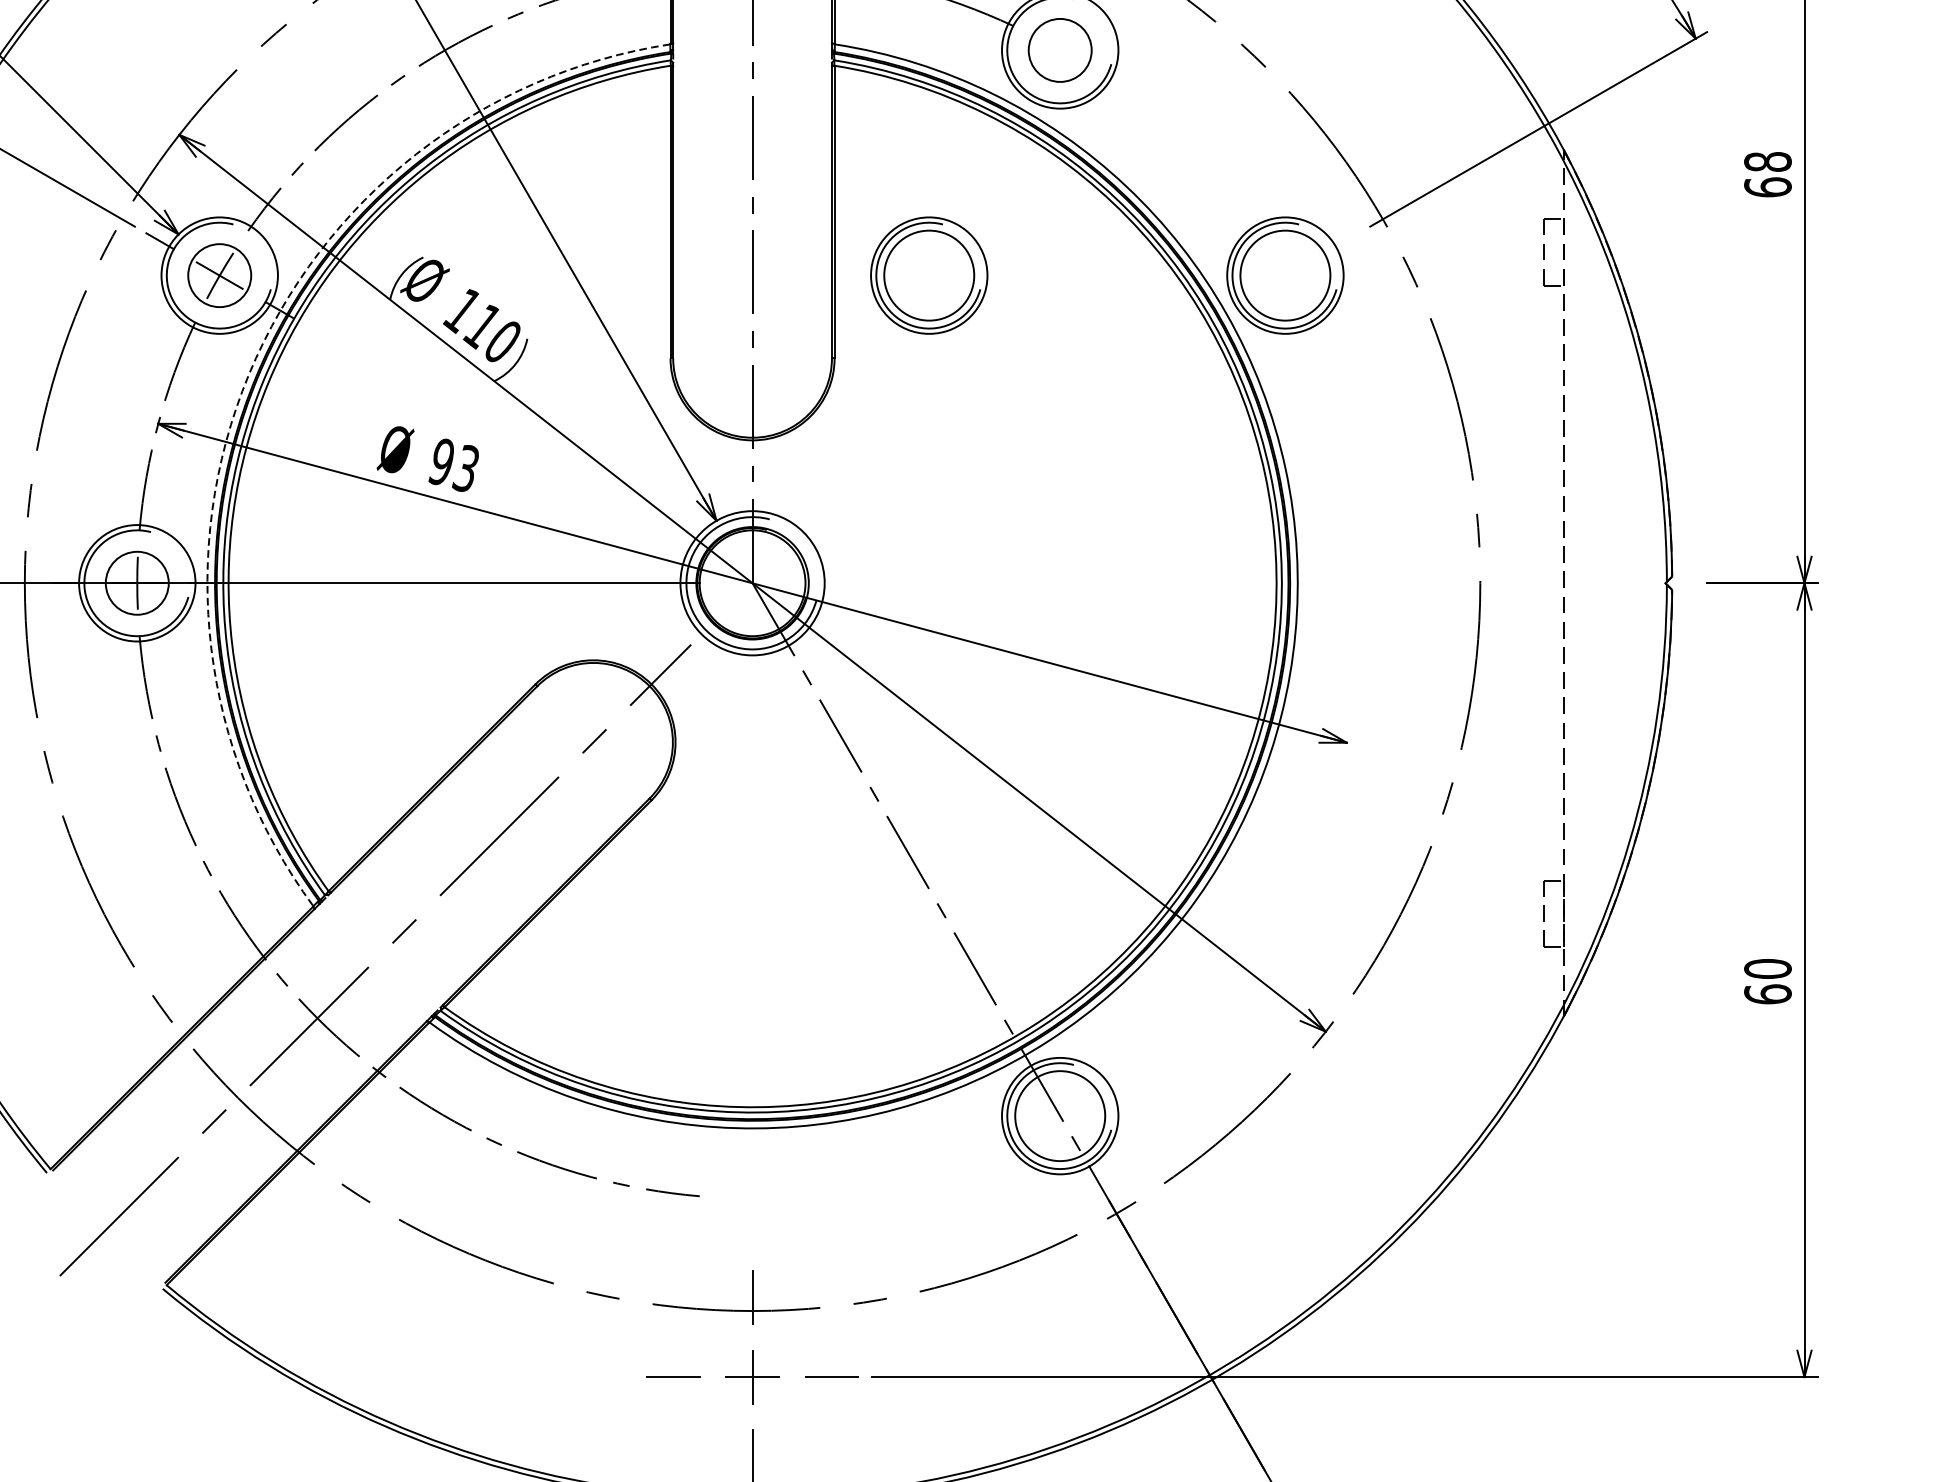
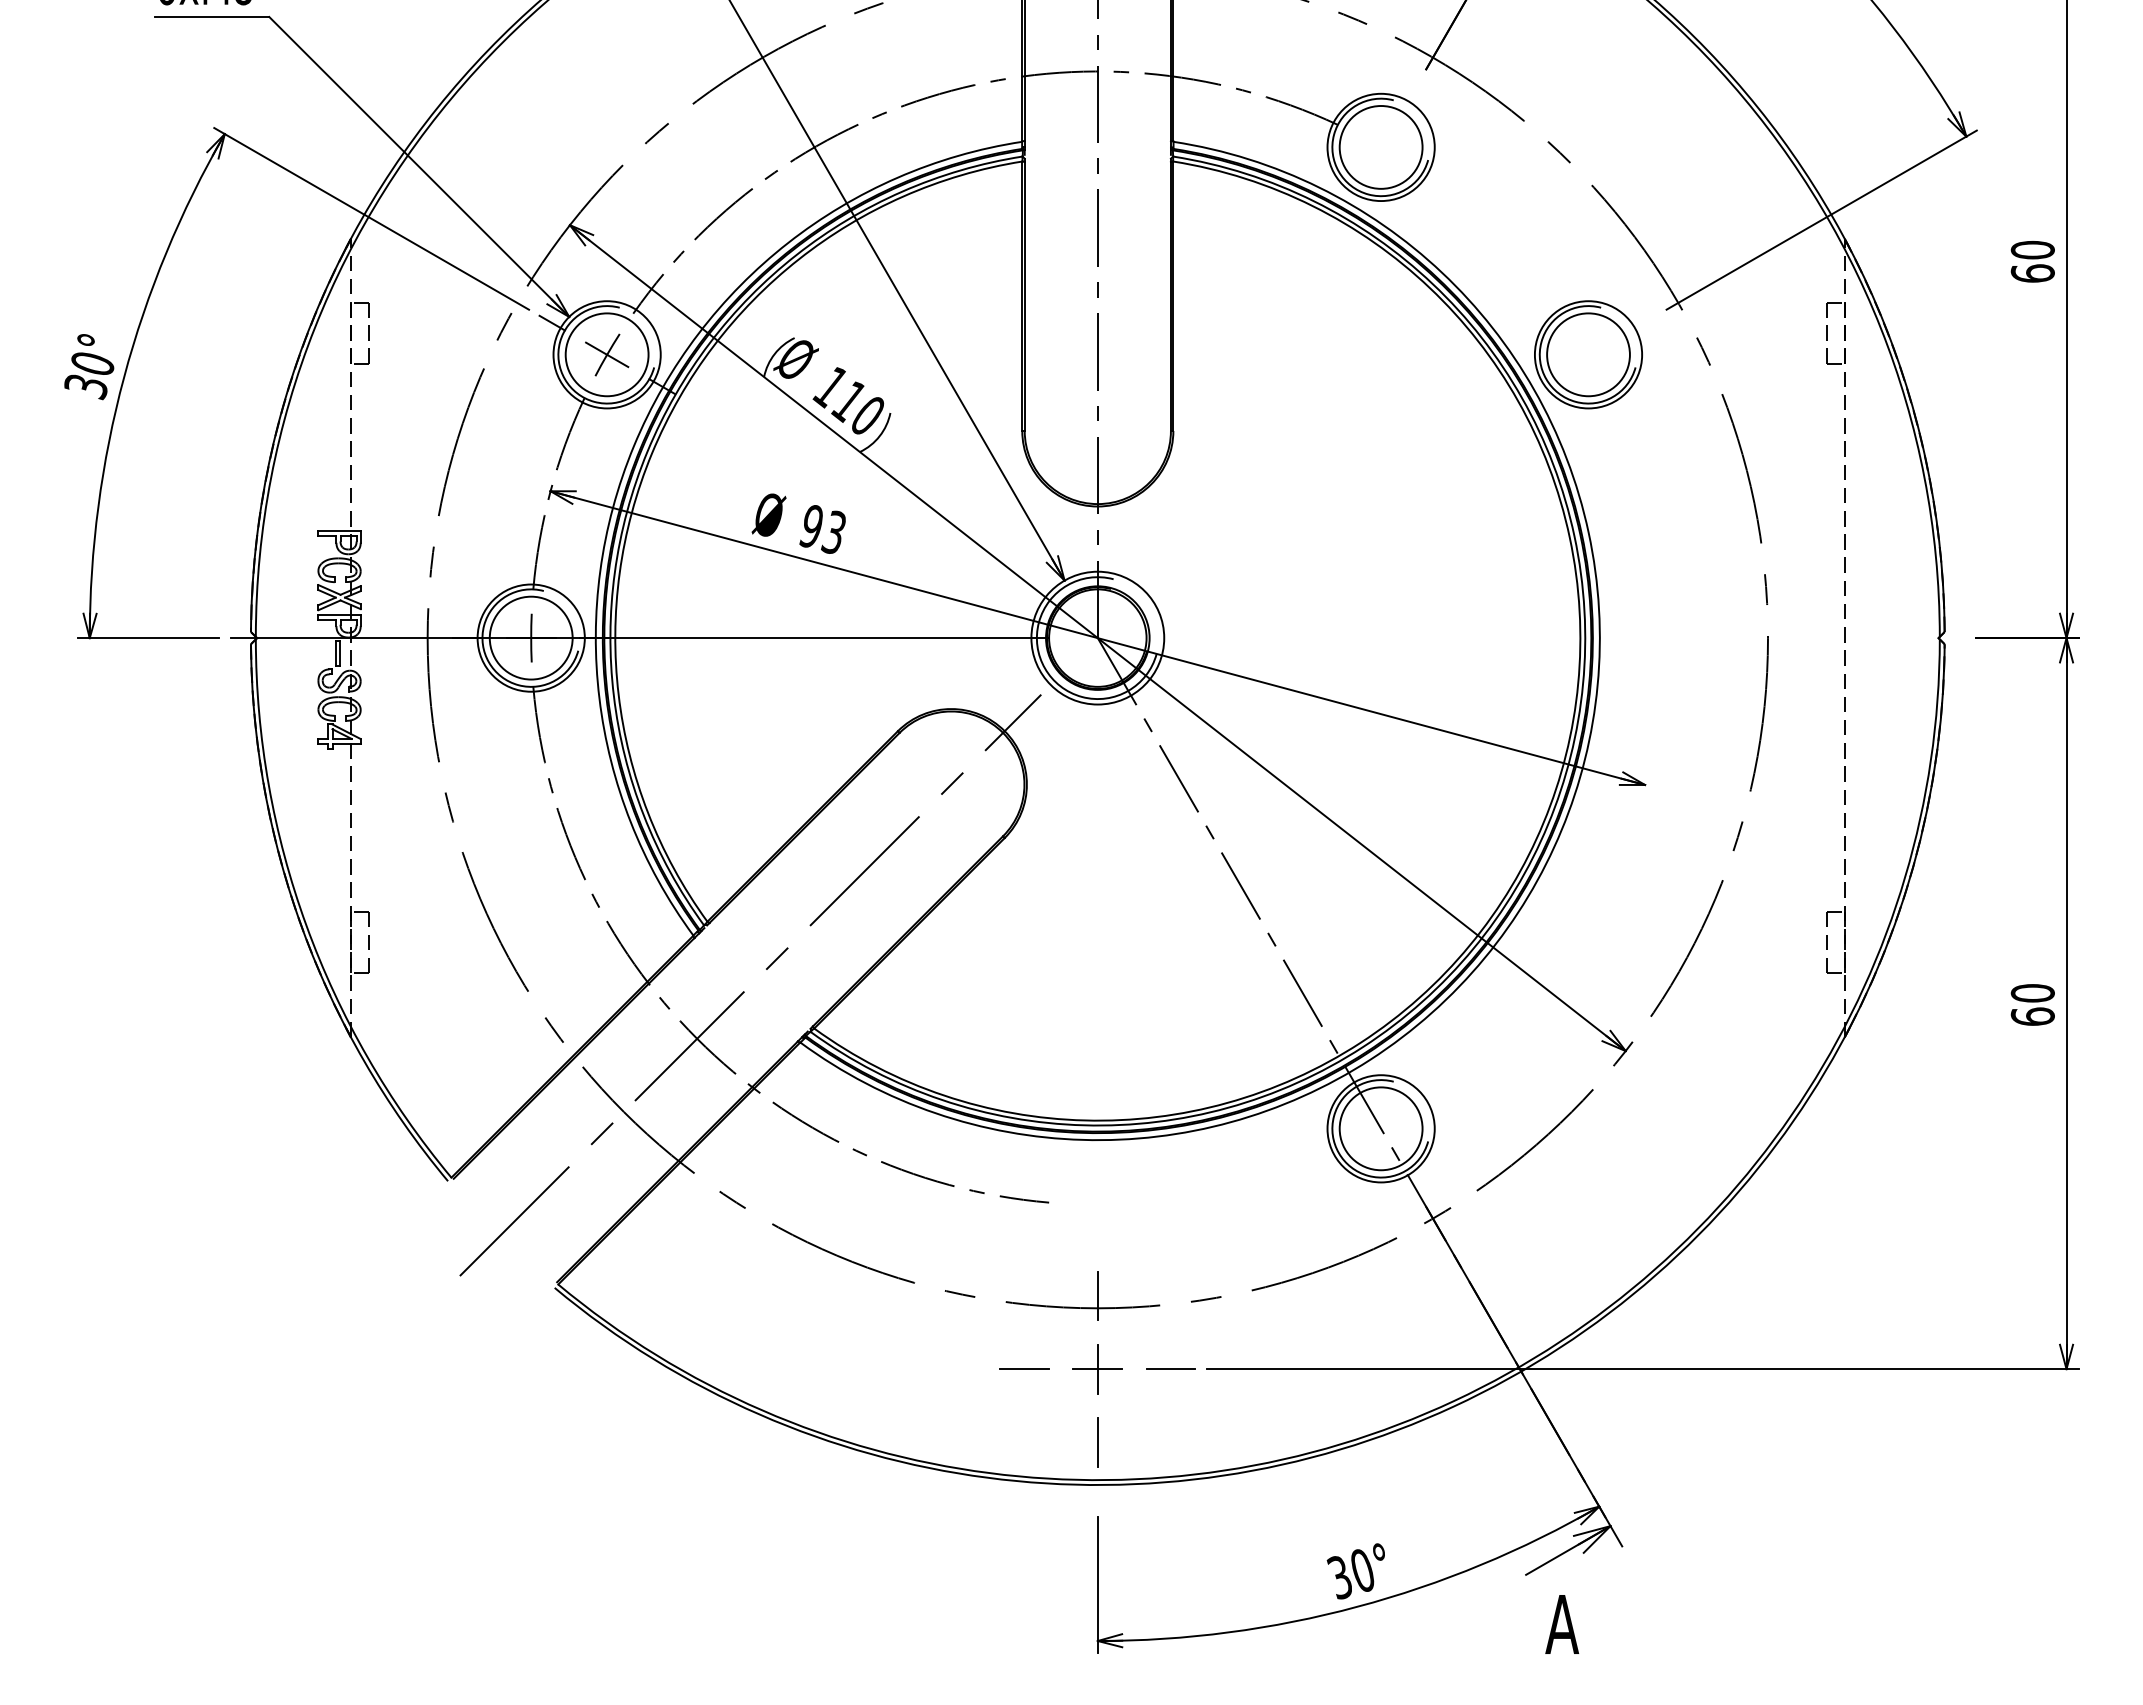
circle: (1059, 50) -> (1380, 147), size x1.43
text: (1767, 161) -> (2032, 249), 68 -> 60
circle: (219, 275) -> (606, 354), size x1.43
part: (929, 275) -> (1260, 354), removed
arc: (249, 375) -> (634, 446), dashed -> solid
circle: (136, 582) -> (530, 637), size x1.43

